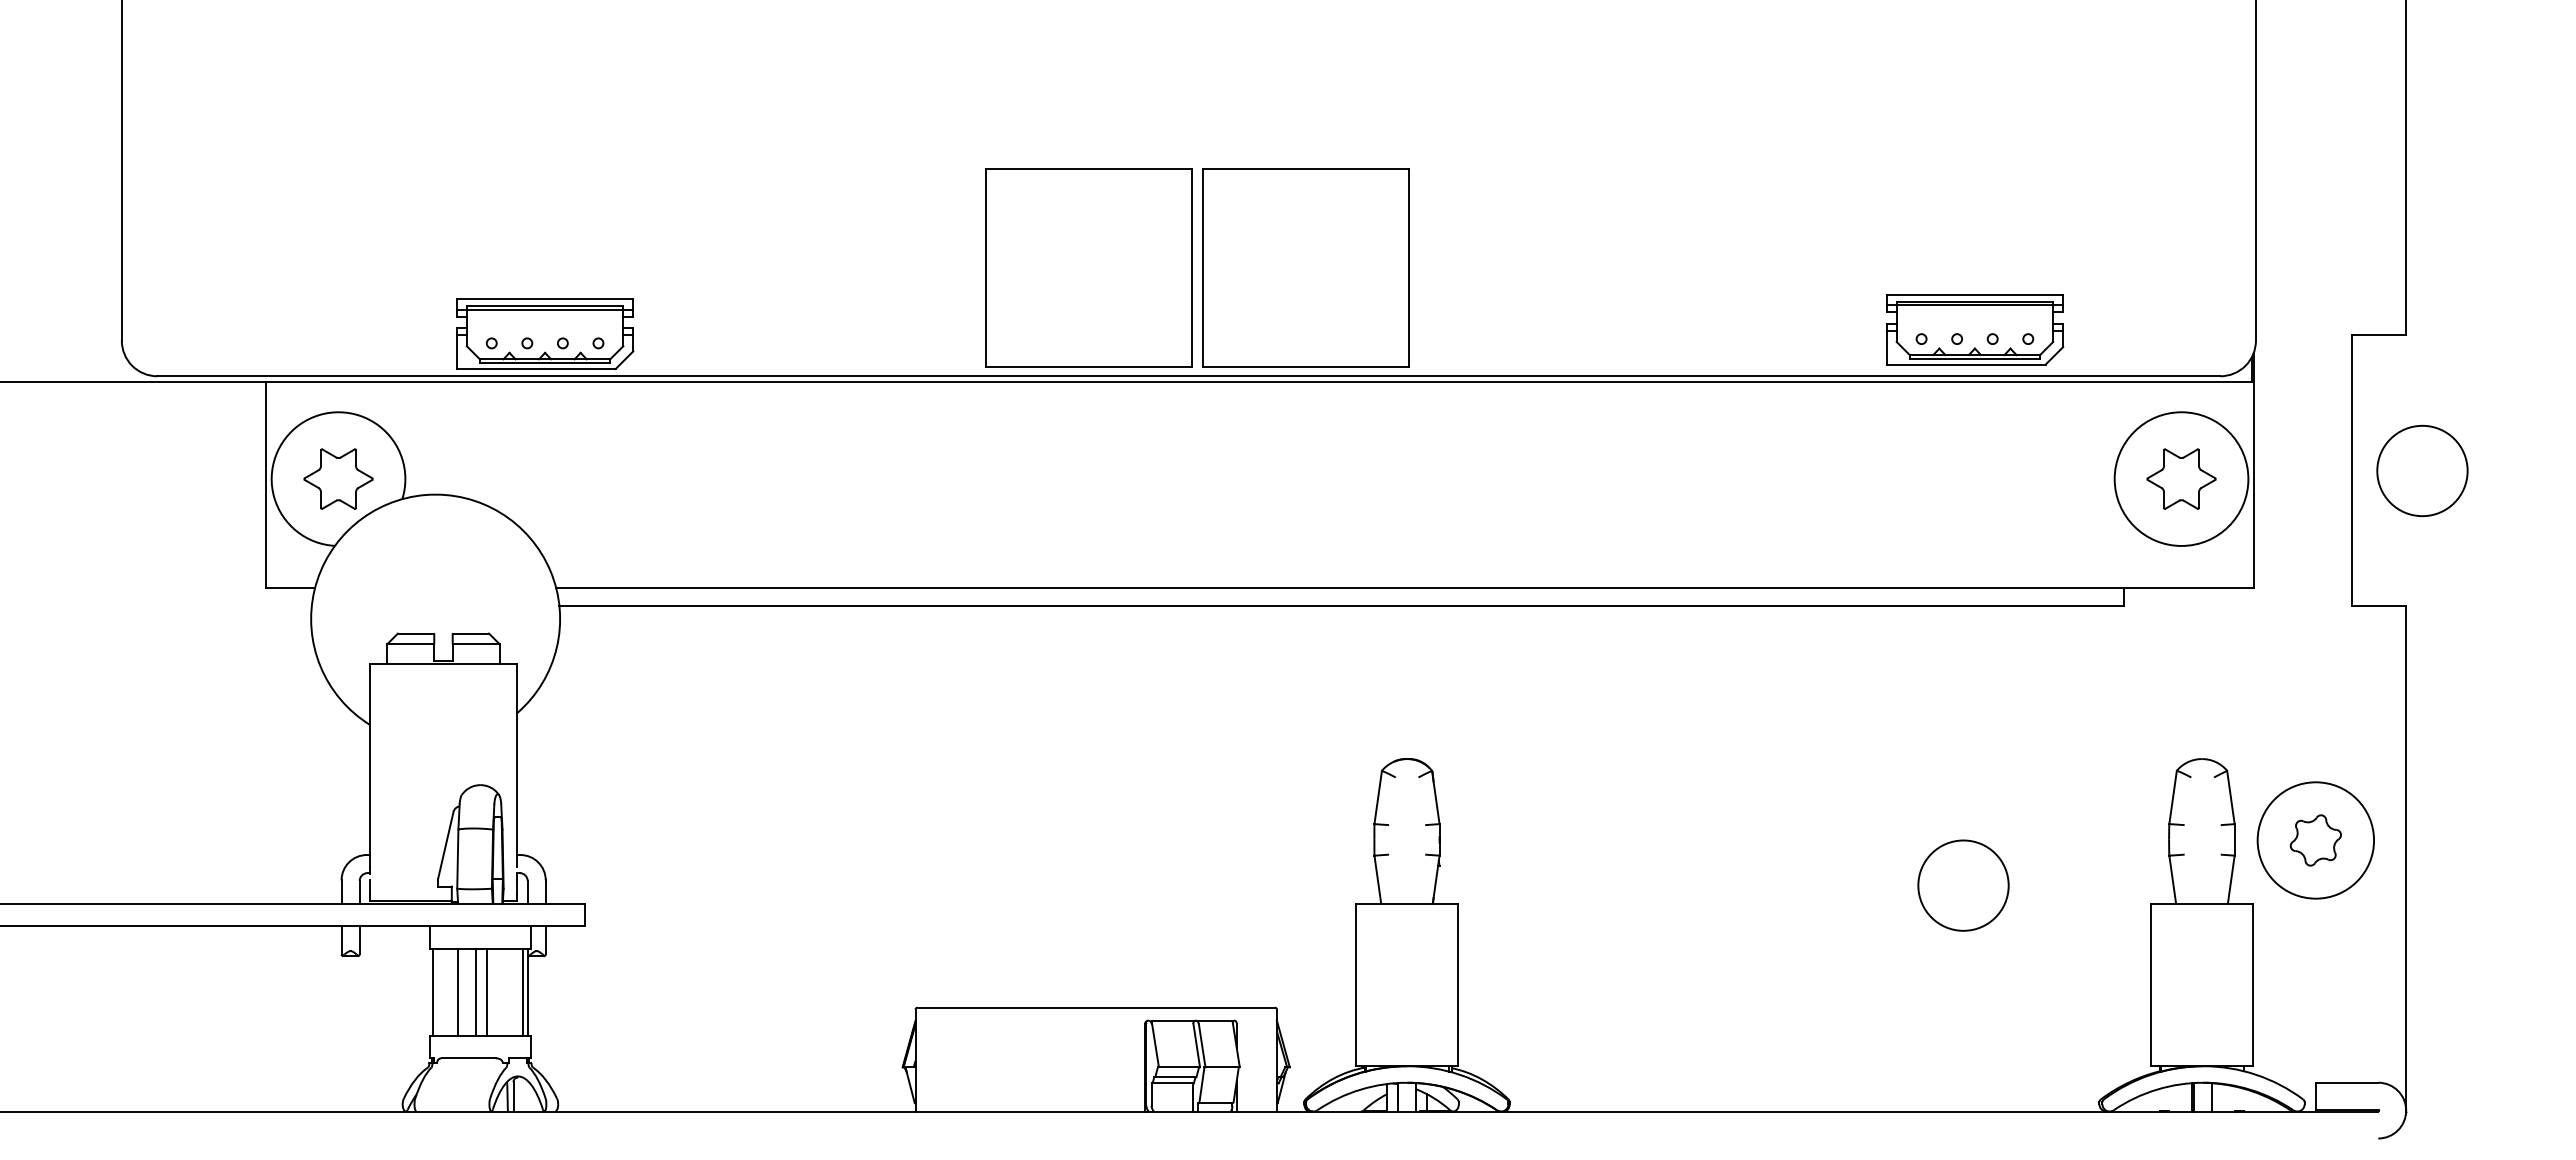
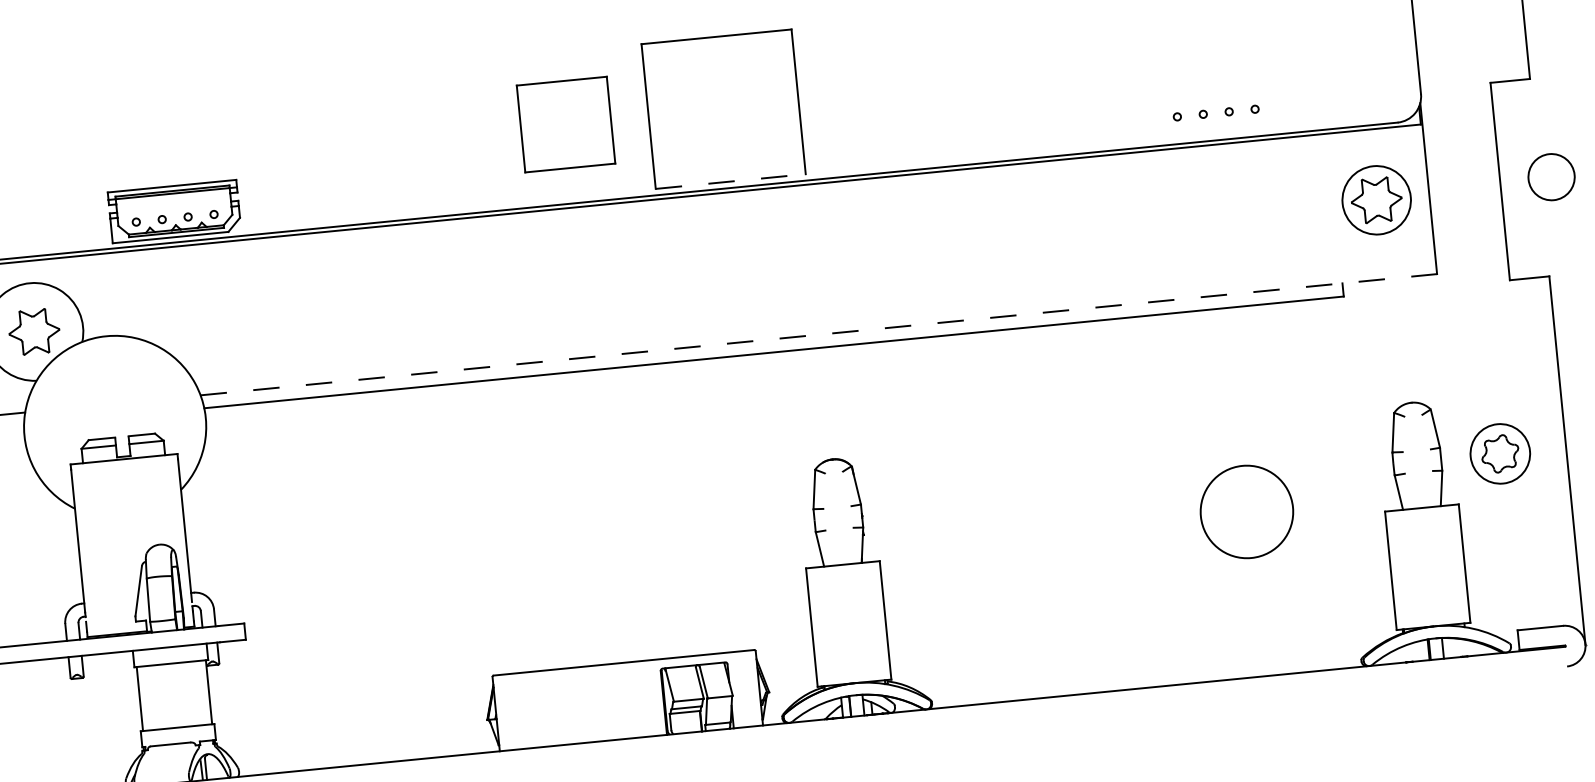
part: (1088, 267) -> (565, 124), size x0.6
part: (1975, 329) -> (1215, 106), removed
line: (1305, 367) -> (730, 181), solid -> dashed
circle: (2422, 470) -> (1551, 176), size x0.7
circle: (2181, 478) -> (1376, 199), size x0.7
line: (1404, 587) -> (818, 334), solid -> dashed
circle: (2315, 840) -> (1500, 453), size x0.7
circle: (1963, 885) -> (1246, 511), size x1.4
line: (458, 992) -> (158, 697), removed
line: (476, 992) -> (171, 695), removed
line: (486, 992) -> (178, 695), removed
line: (522, 992) -> (205, 692), removed

